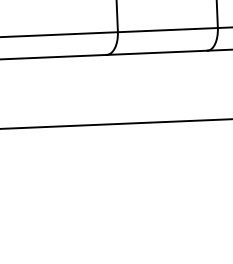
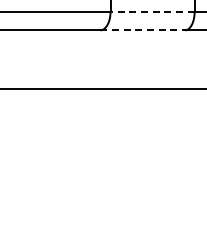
line: (167, 29) -> (152, 11), solid -> dashed
line: (157, 52) -> (143, 30), solid -> dashed

